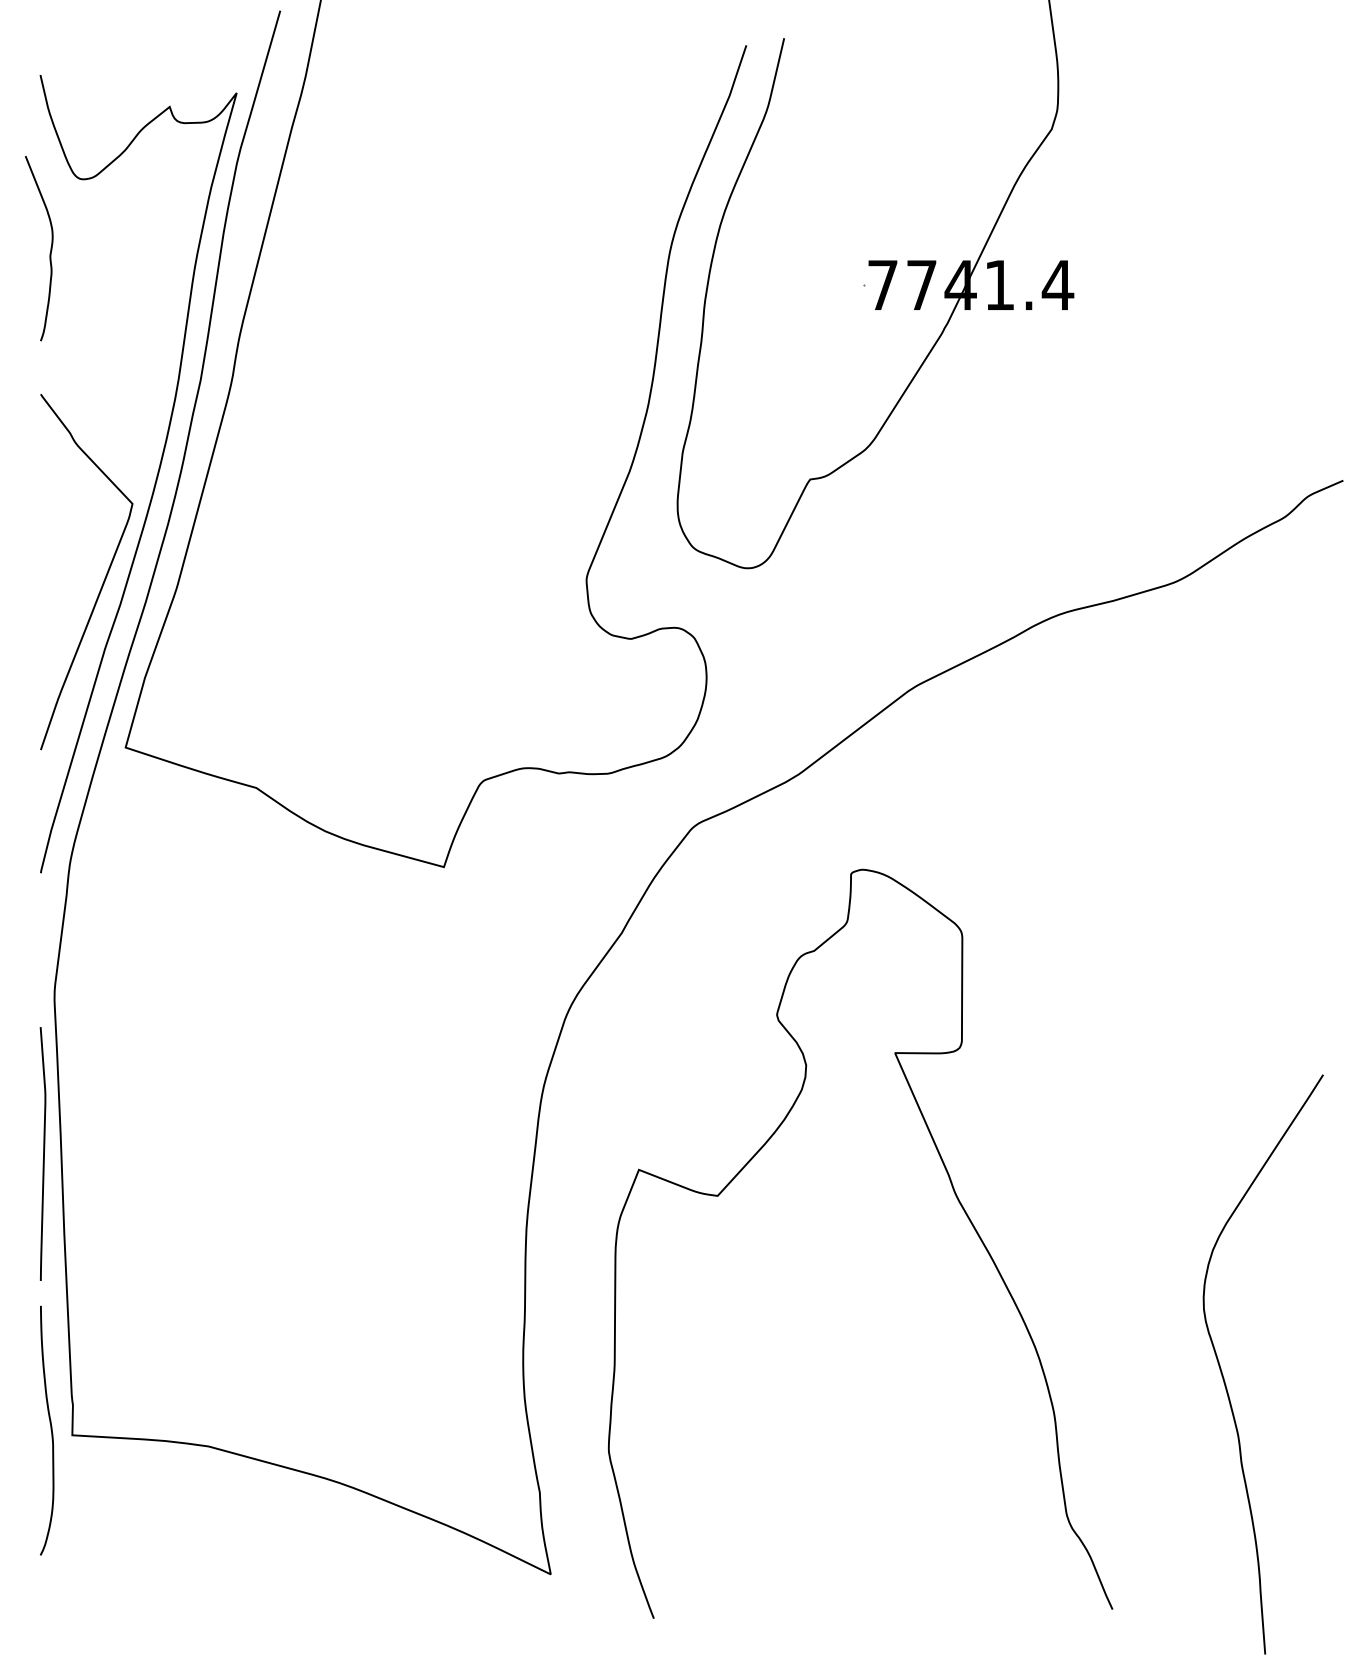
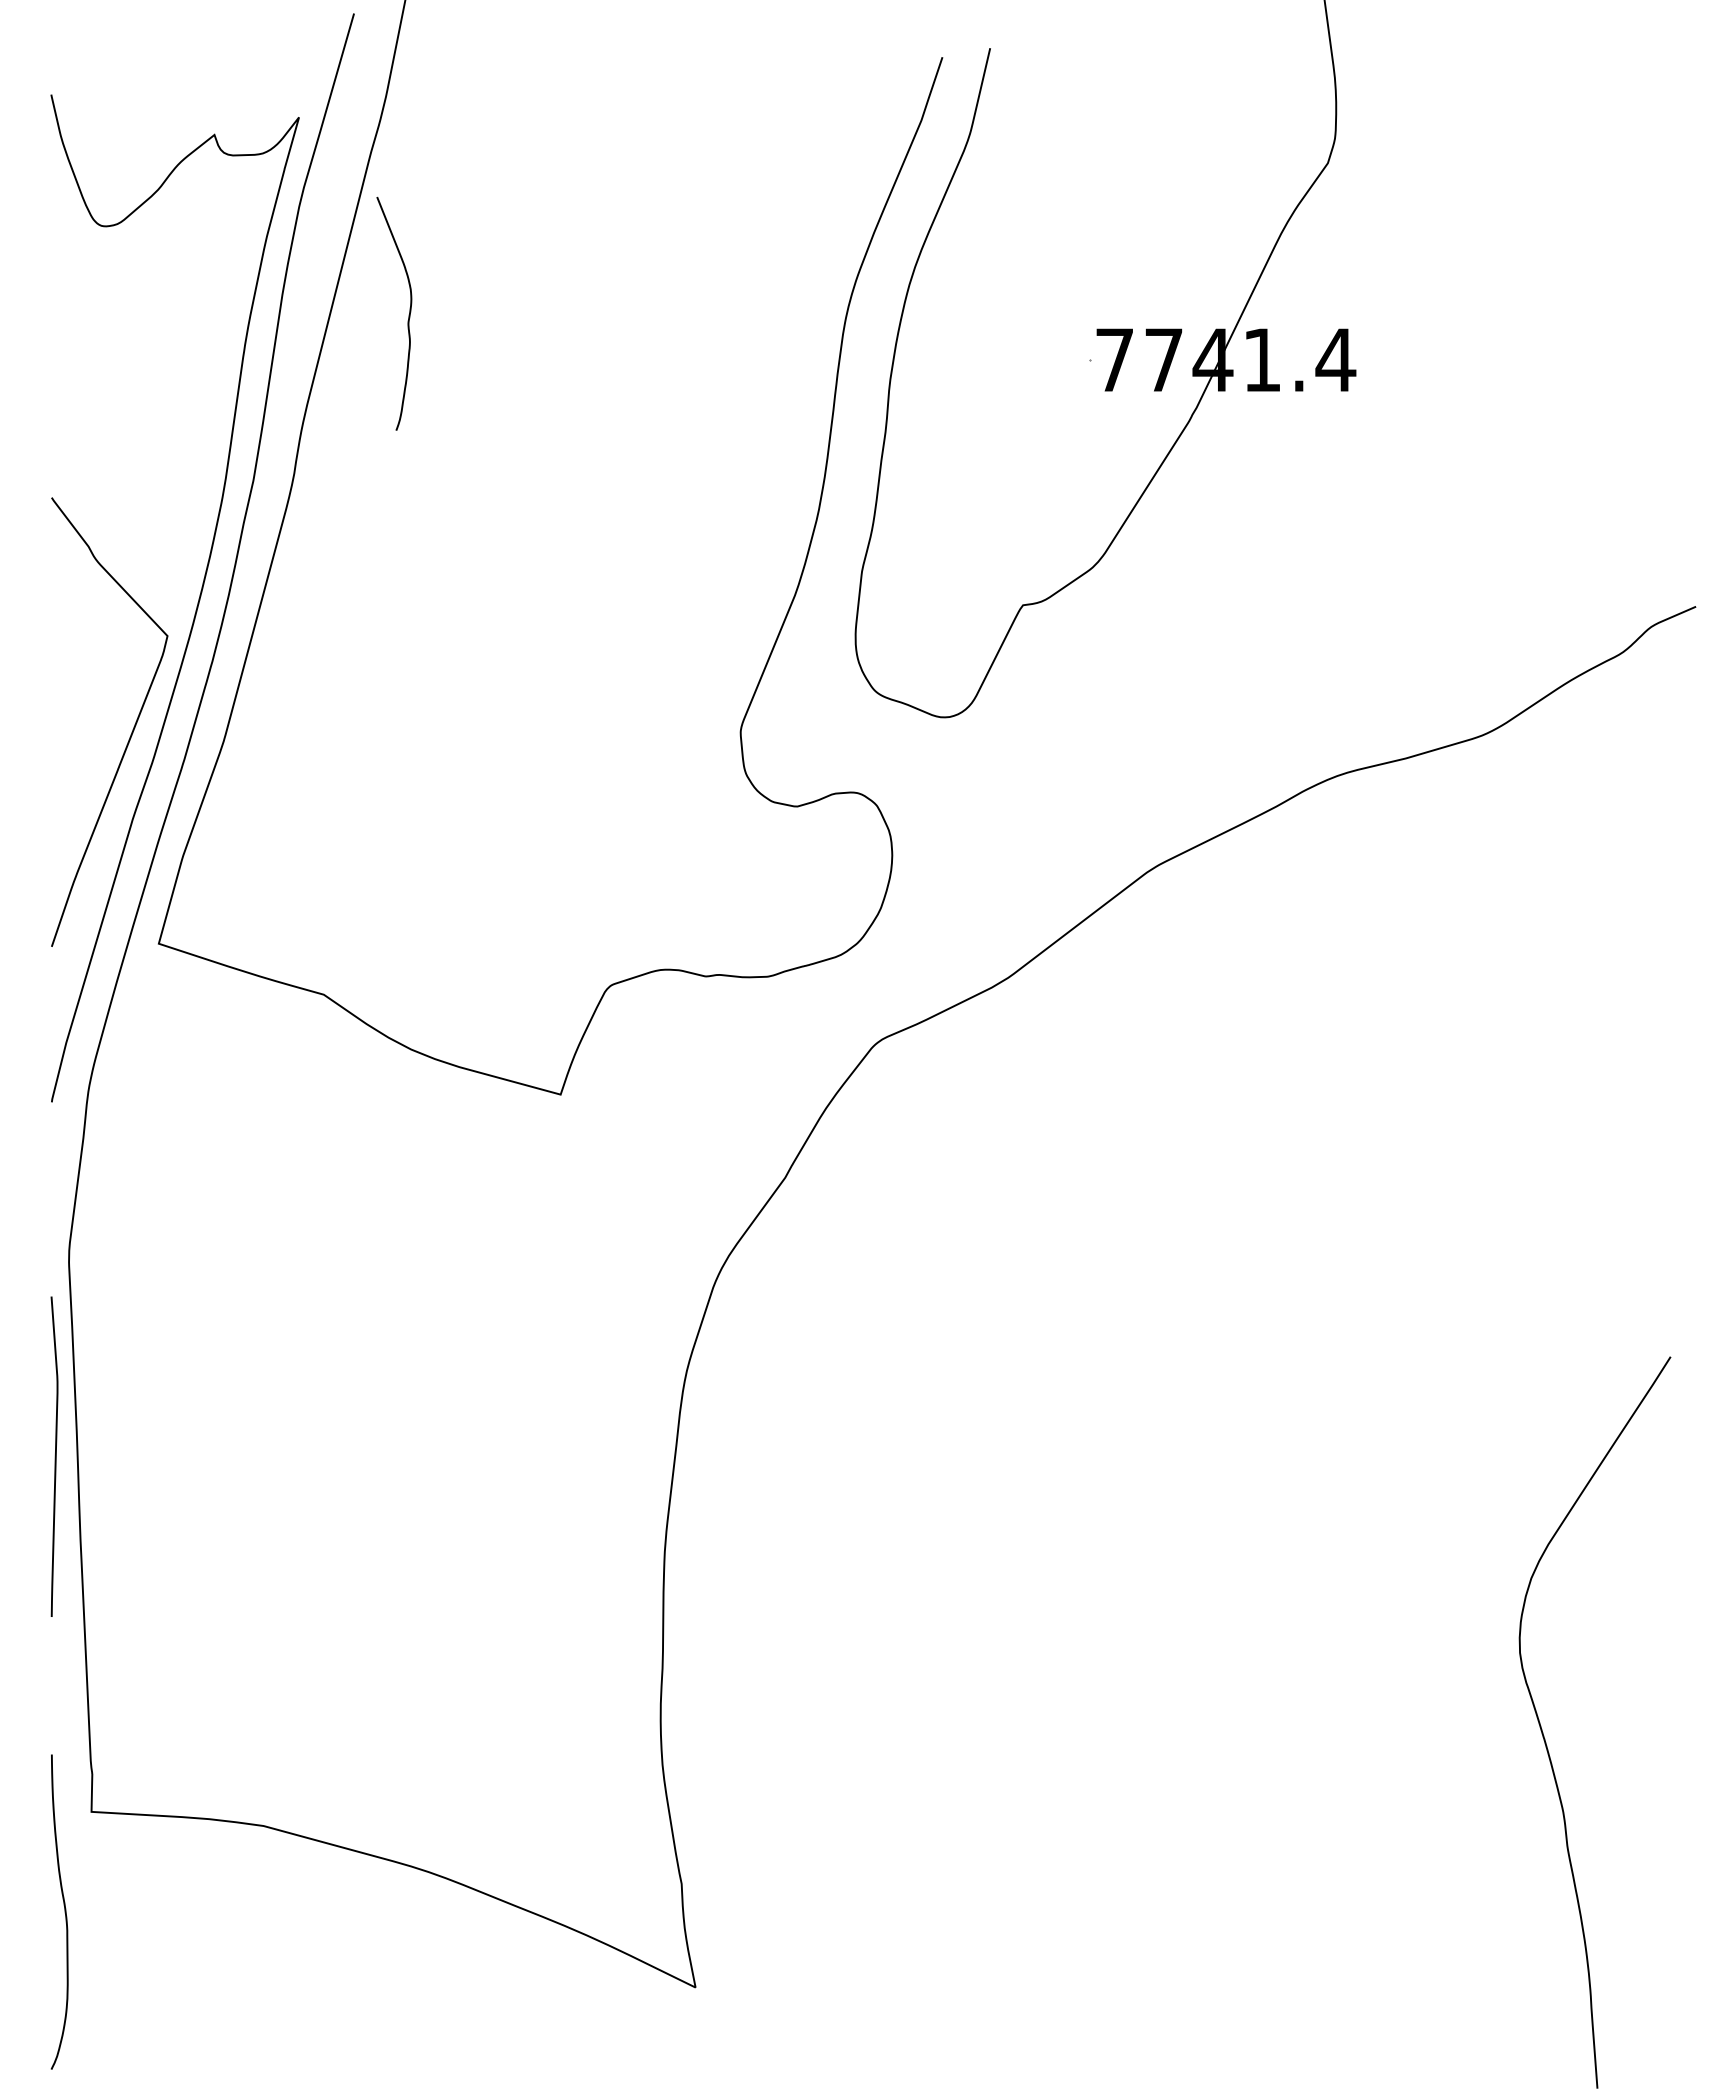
curve: (50, 248) -> (408, 313), moved
curve: (955, 1196) -> (1206, 1510), removed
curve: (50, 1430) -> (63, 1911), moved

